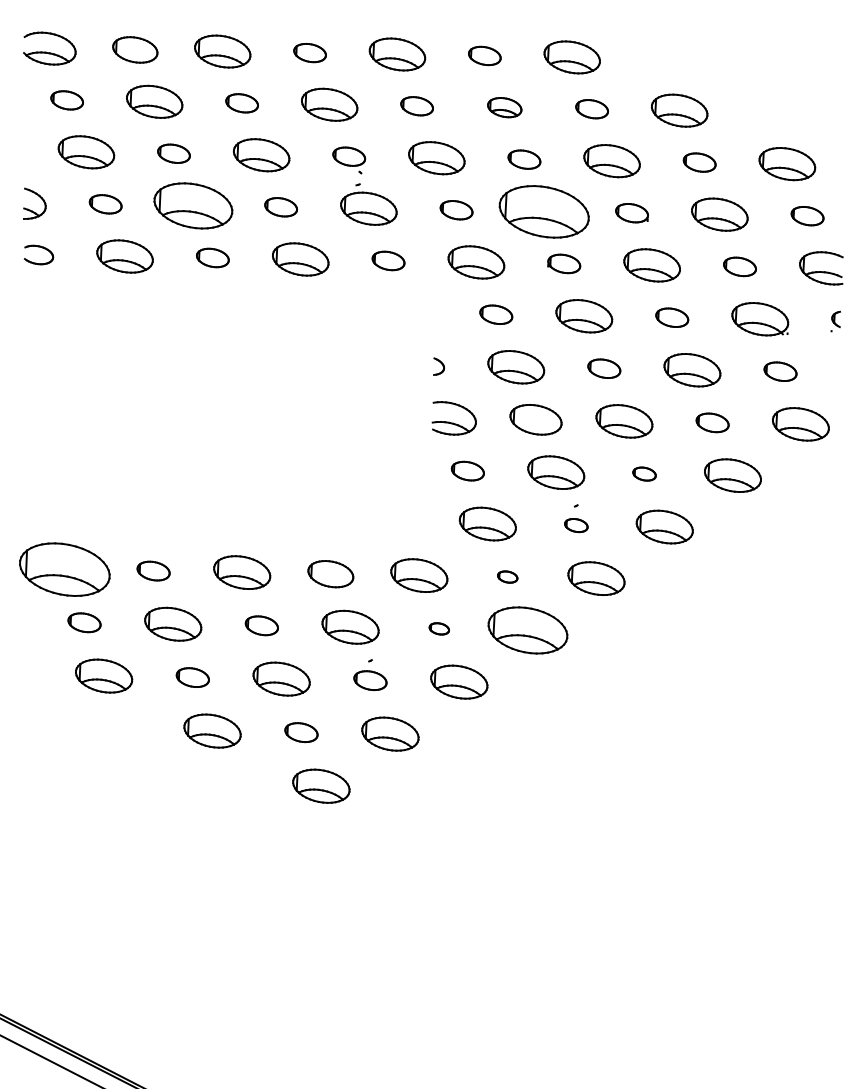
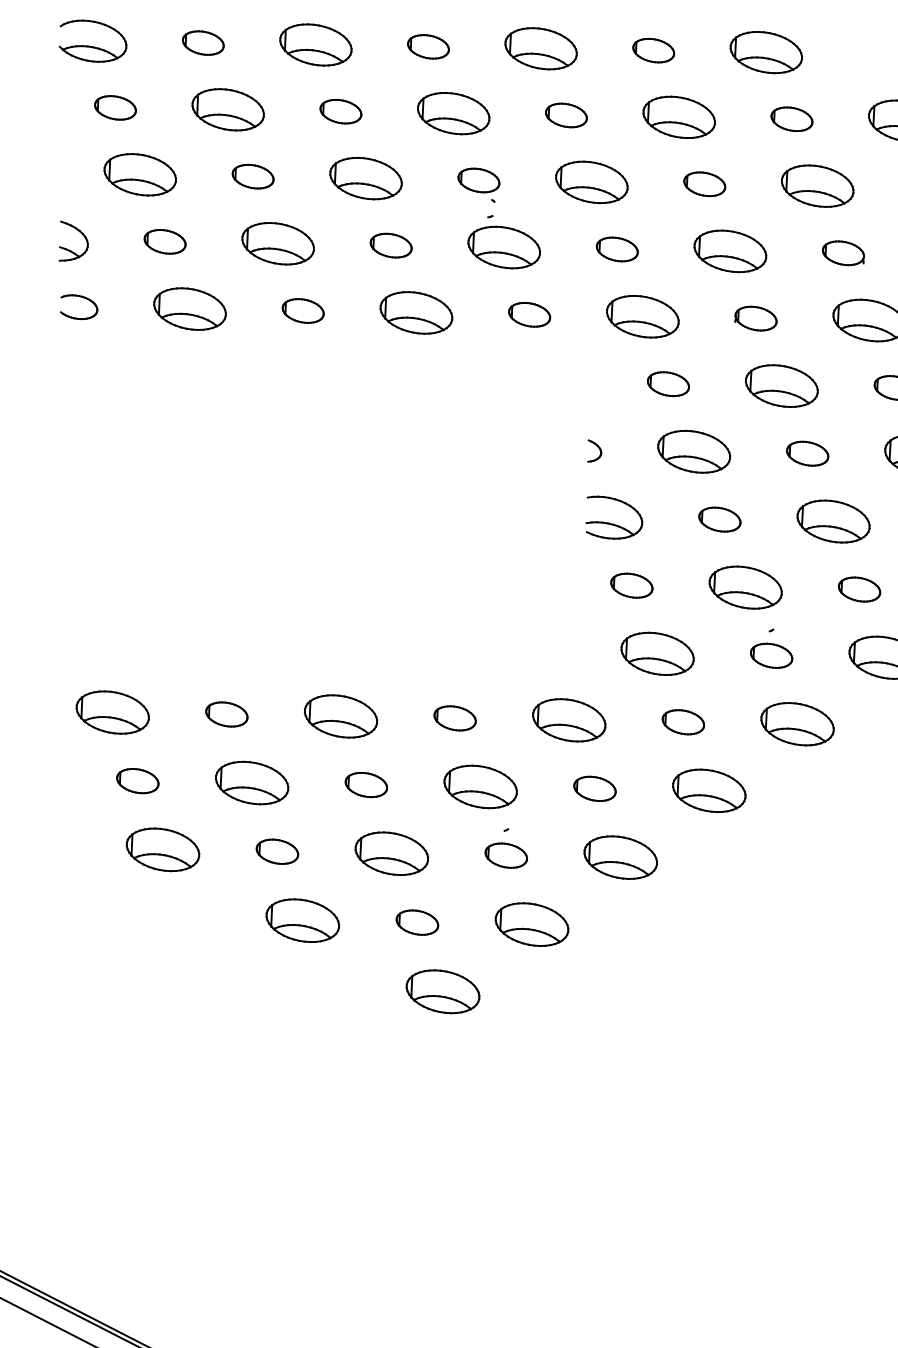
part: (135, 50) -> (203, 43), size x0.71
part: (504, 107) -> (679, 117), size x1.67
part: (193, 205) -> (278, 243), size x0.71
part: (544, 211) -> (730, 251), size x0.62
part: (536, 419) -> (720, 519), size x0.62
part: (644, 473) -> (859, 588), size x1.43
part: (576, 525) -> (771, 655), size x1.43
part: (65, 569) -> (113, 712), size x0.62
part: (330, 573) -> (454, 717), size x0.71
part: (507, 576) -> (682, 721), size x1.67
part: (439, 628) -> (595, 788), size x1.67
part: (527, 629) -> (708, 789), size x0.71

